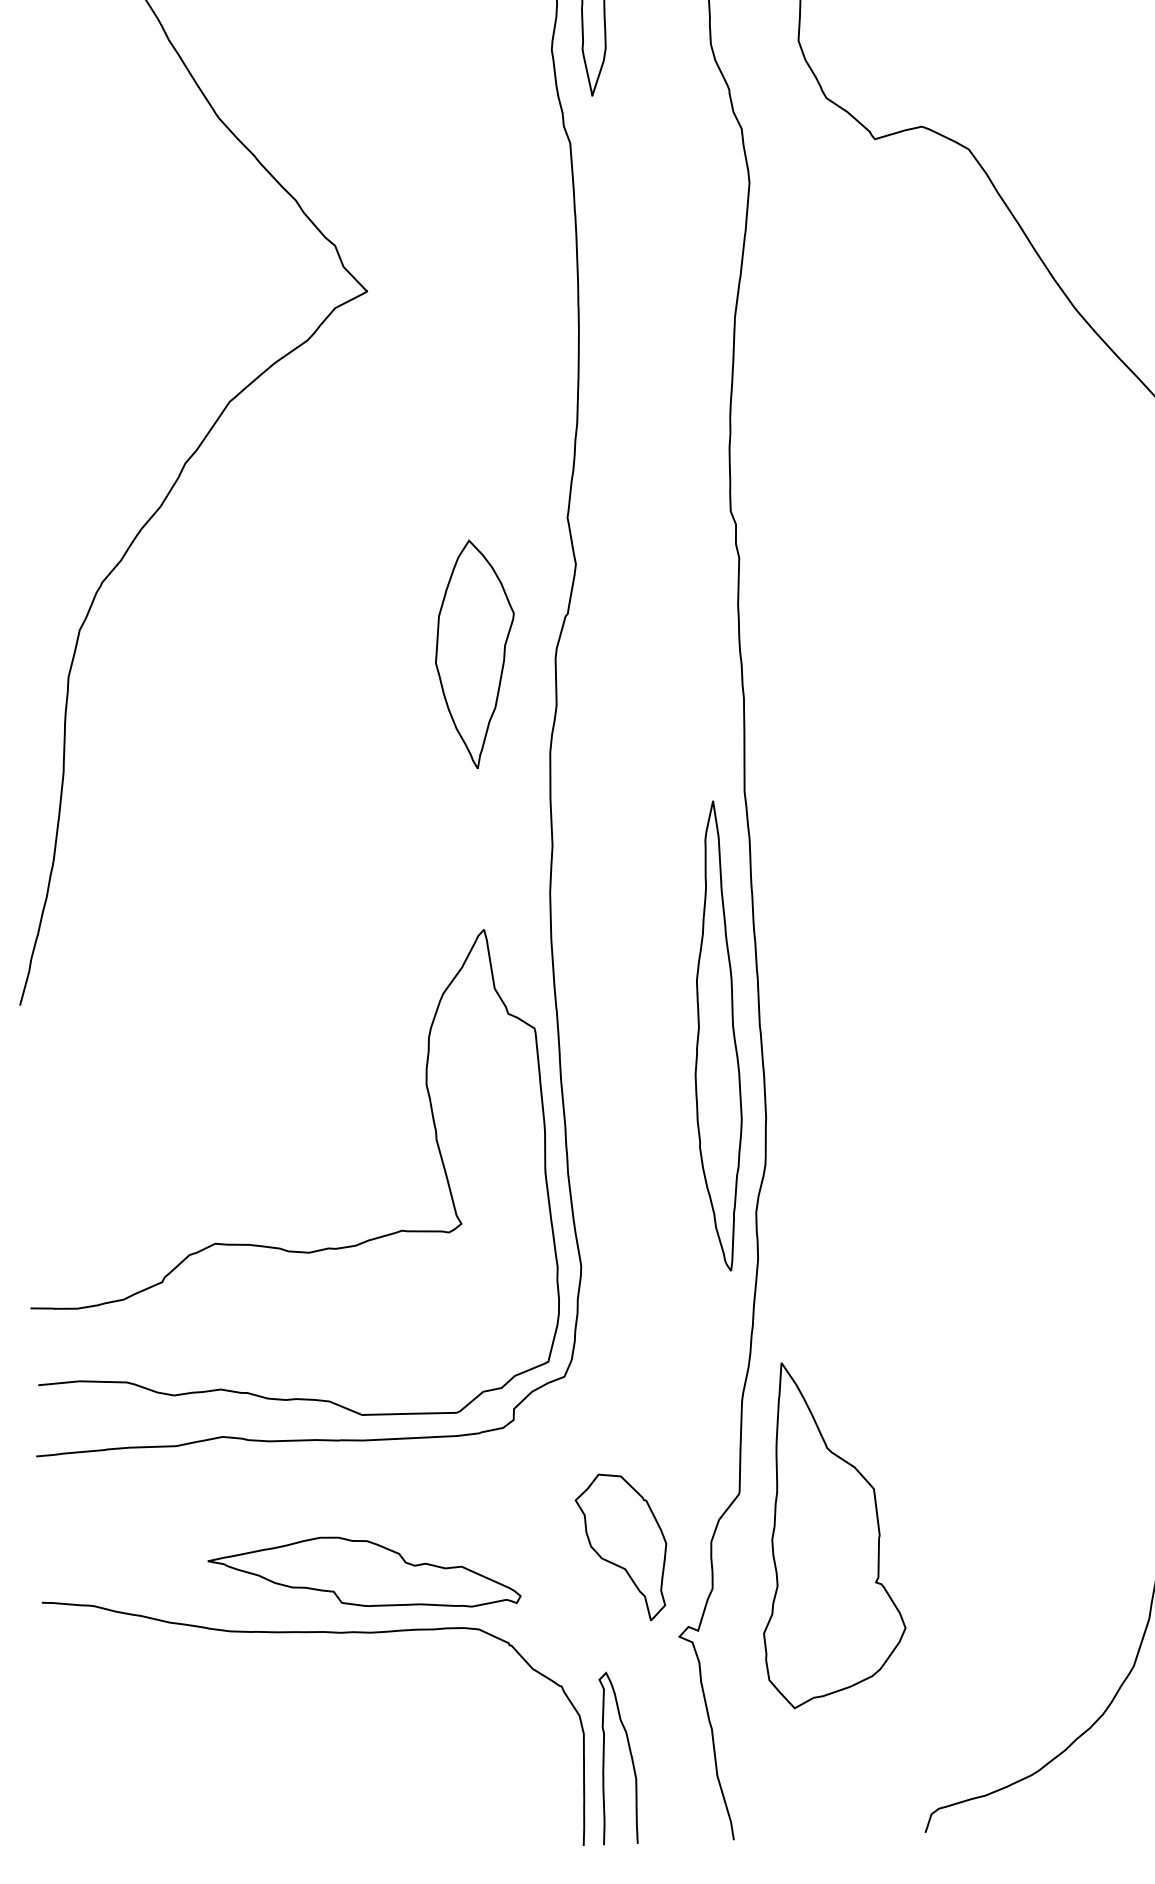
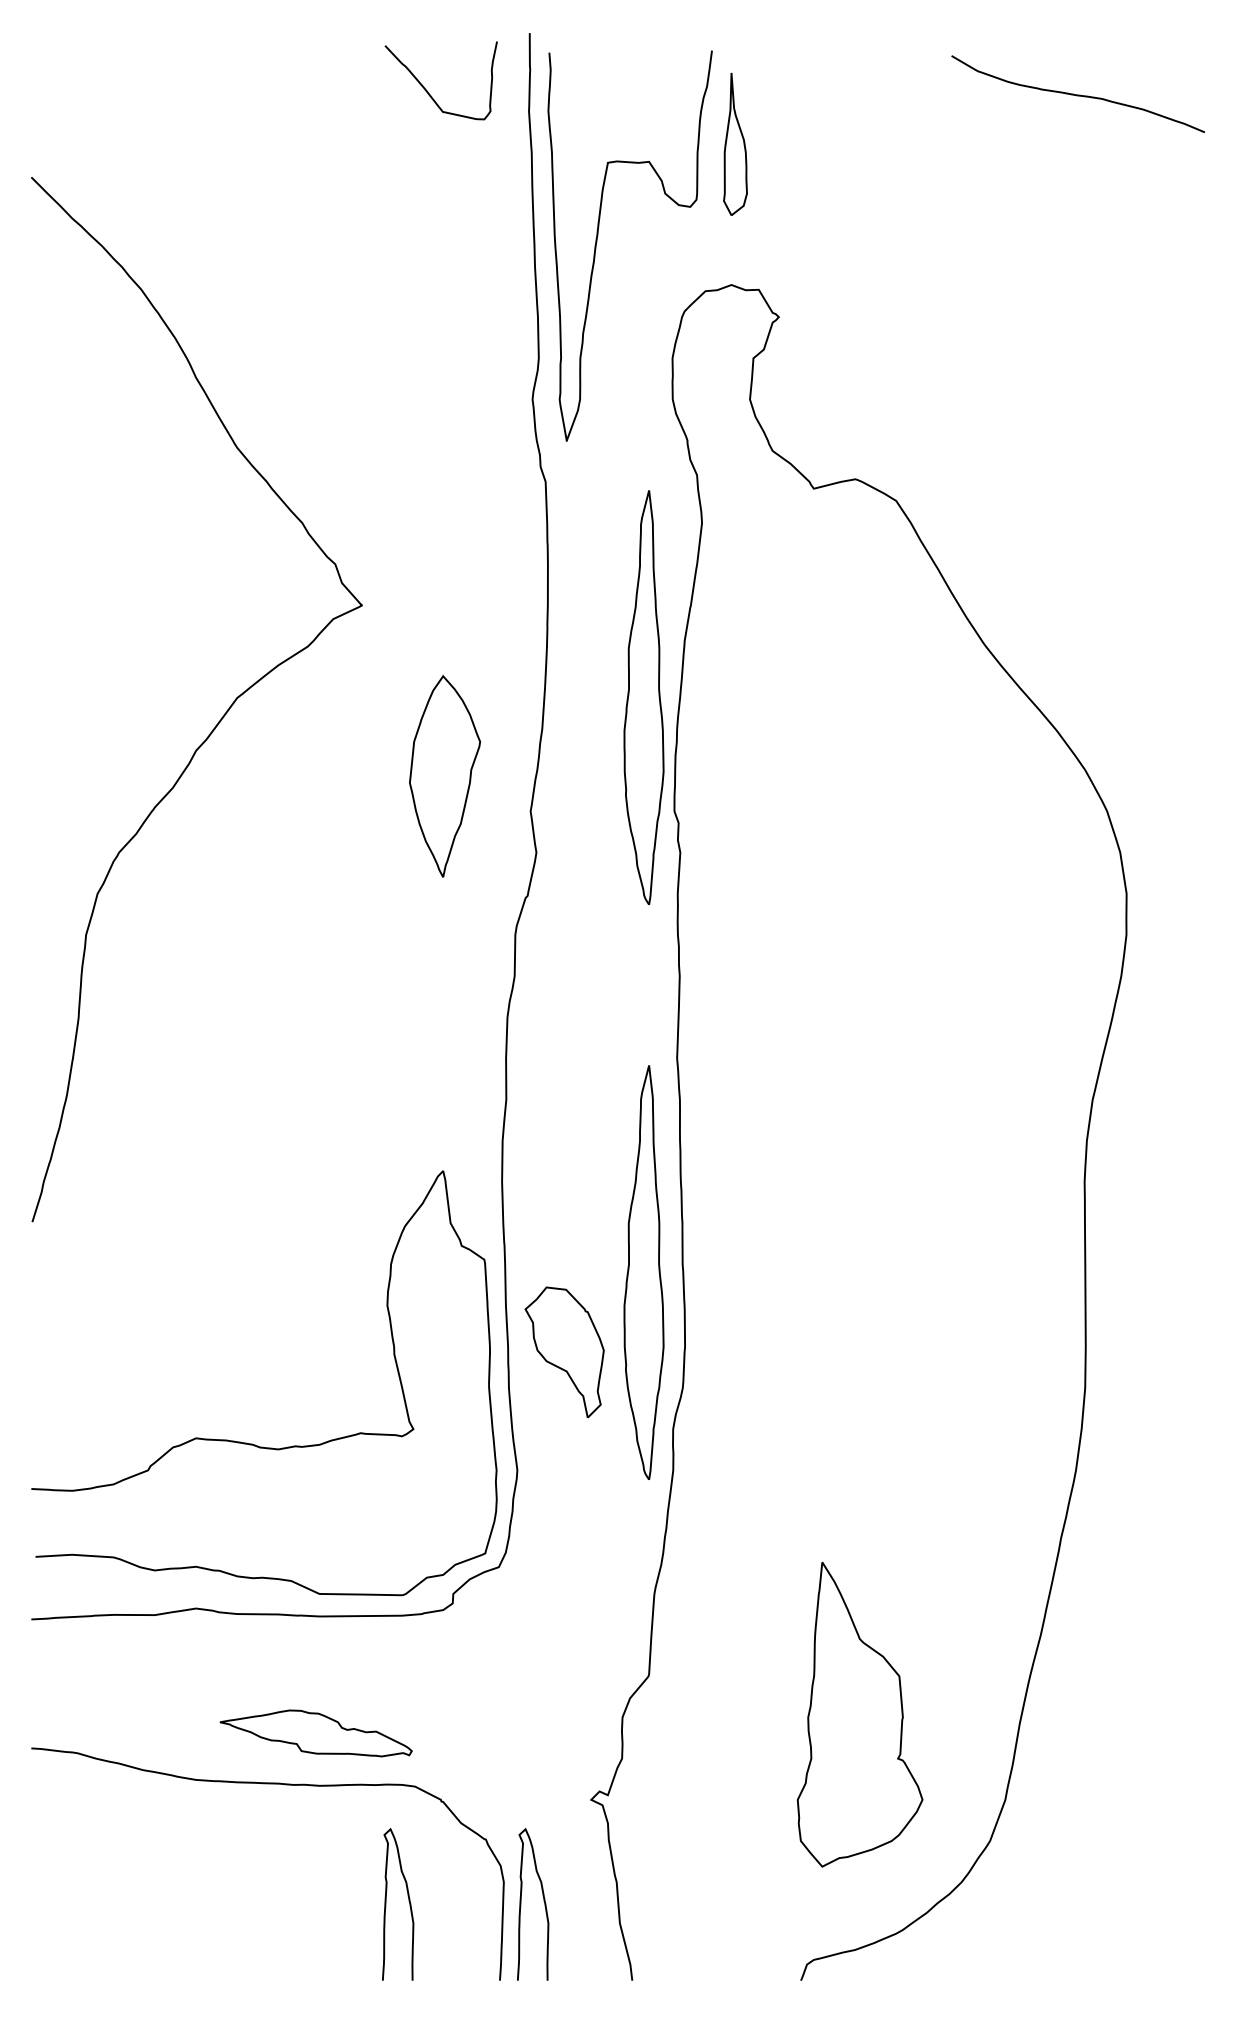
part: (690, 383) -> (643, 697), added
part: (474, 654) -> (444, 776), moved
part: (830, 1533) -> (859, 1714), moved
part: (621, 1547) -> (564, 1352), moved
part: (363, 1573) -> (315, 1733), size x0.7
curve: (476, 1760) -> (408, 1901), added

